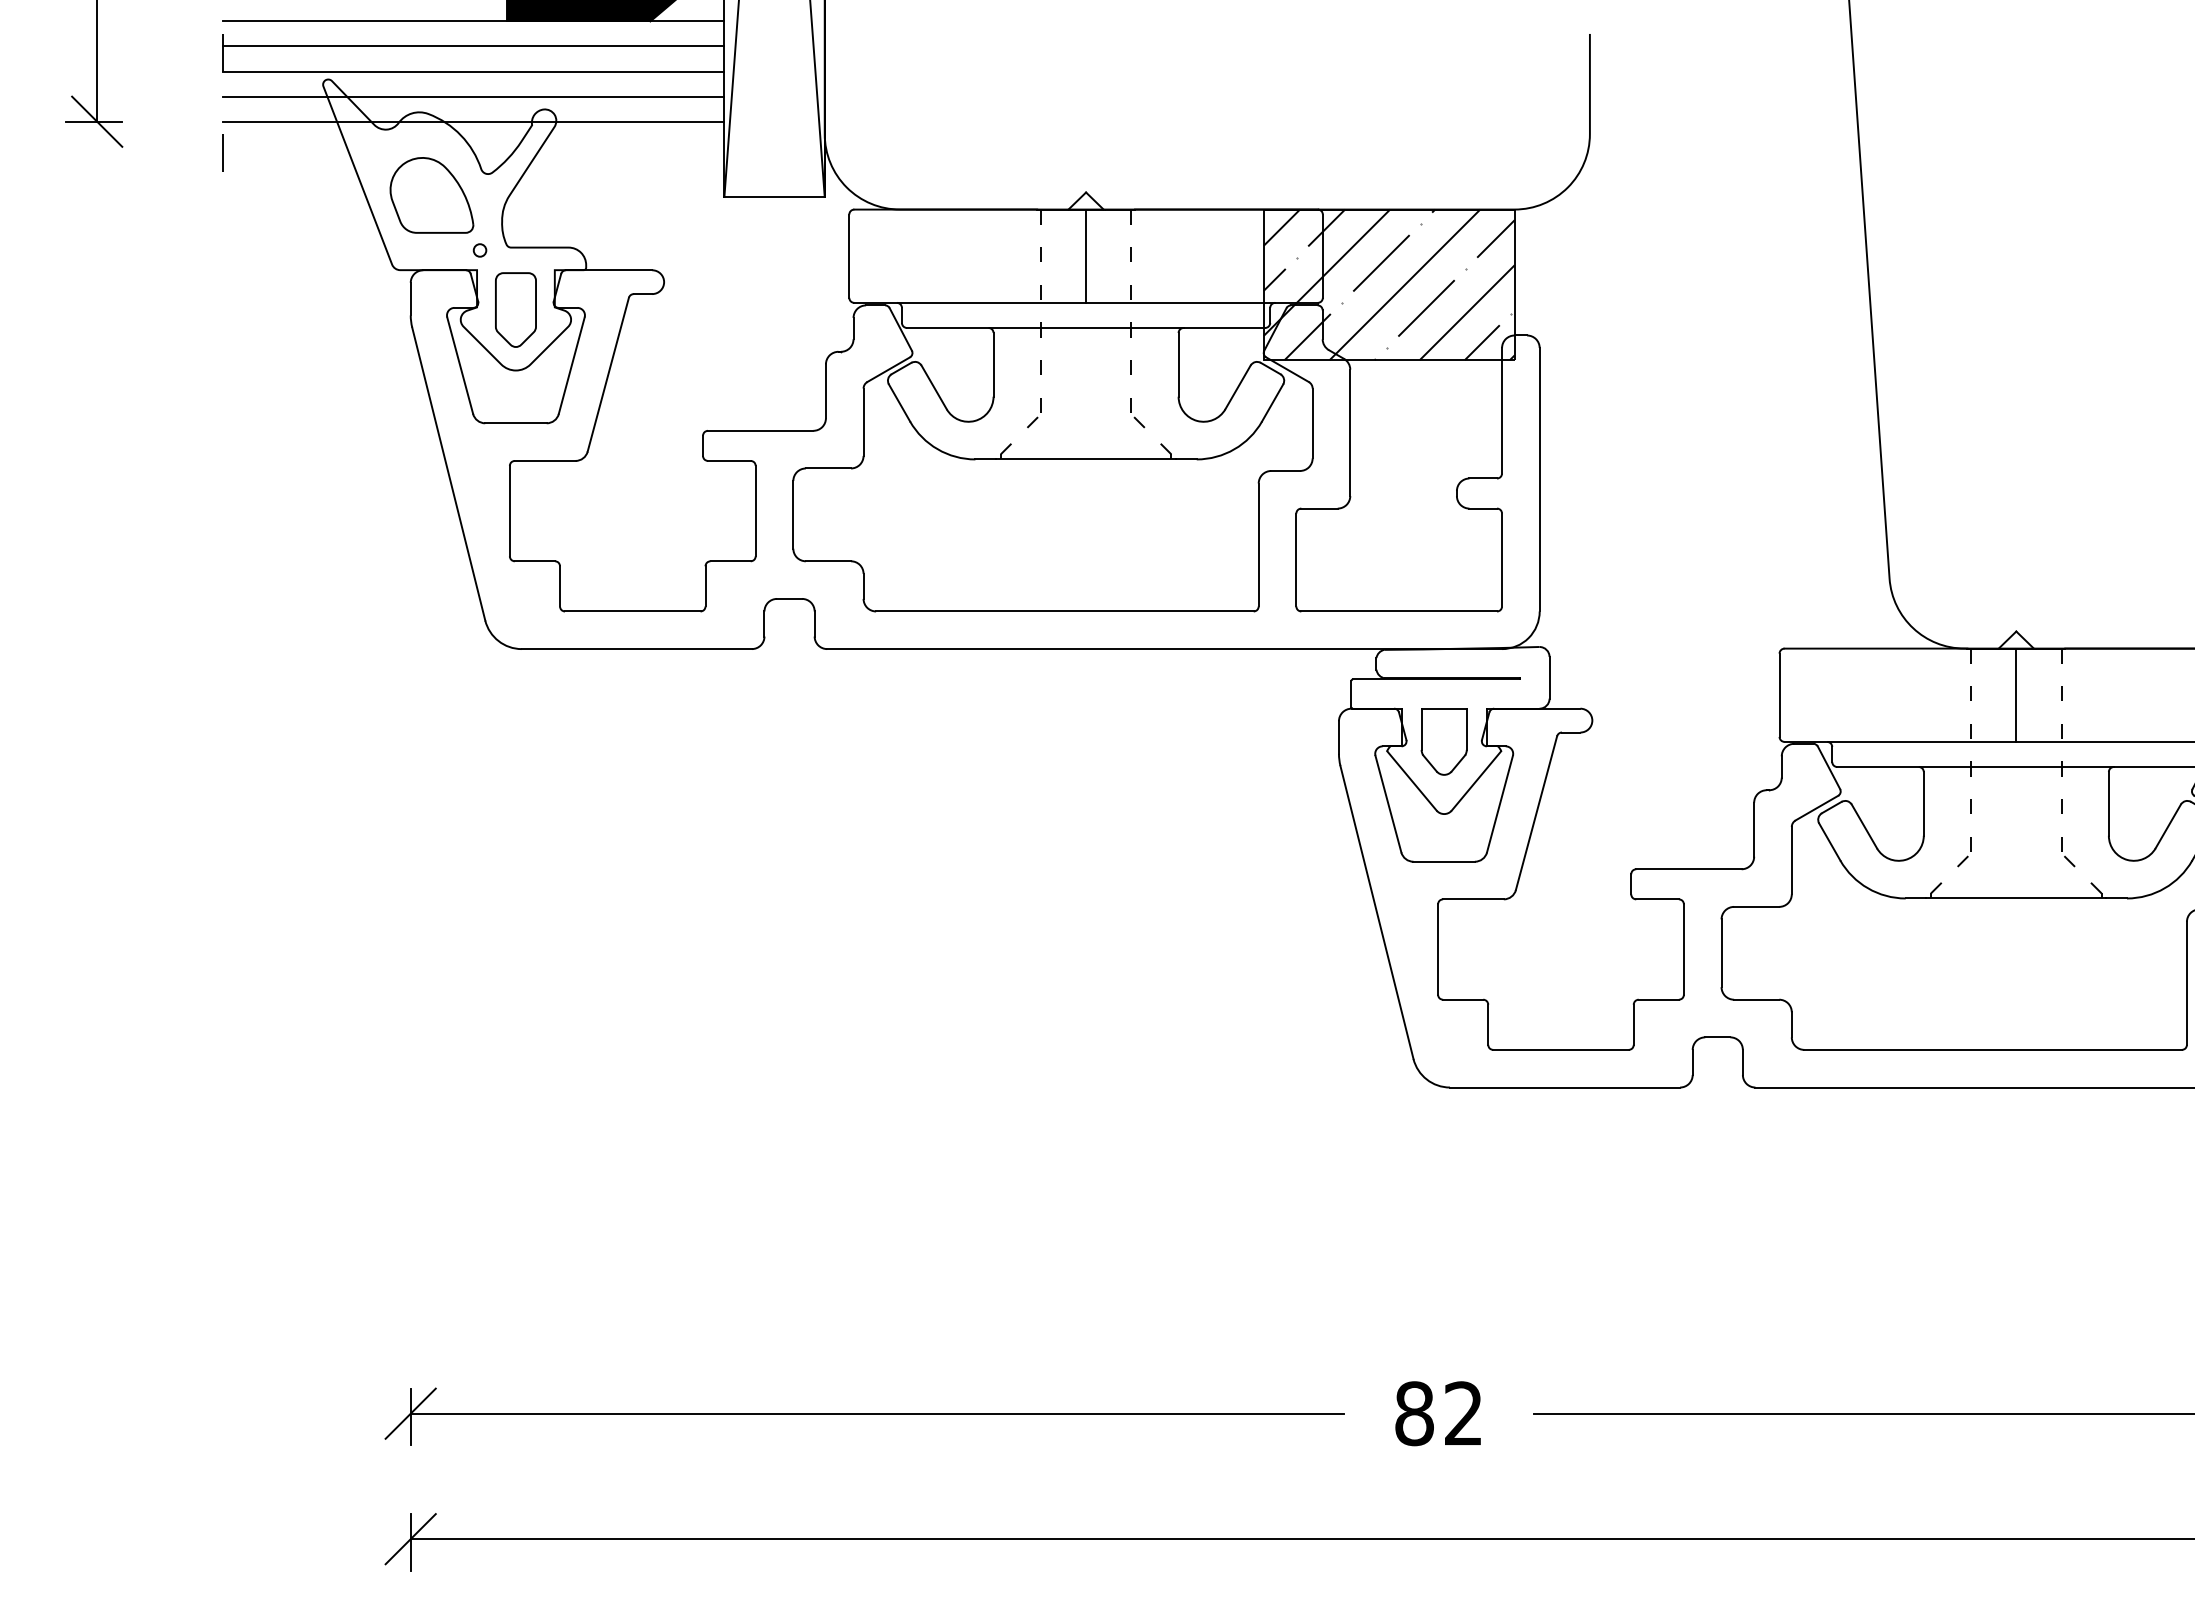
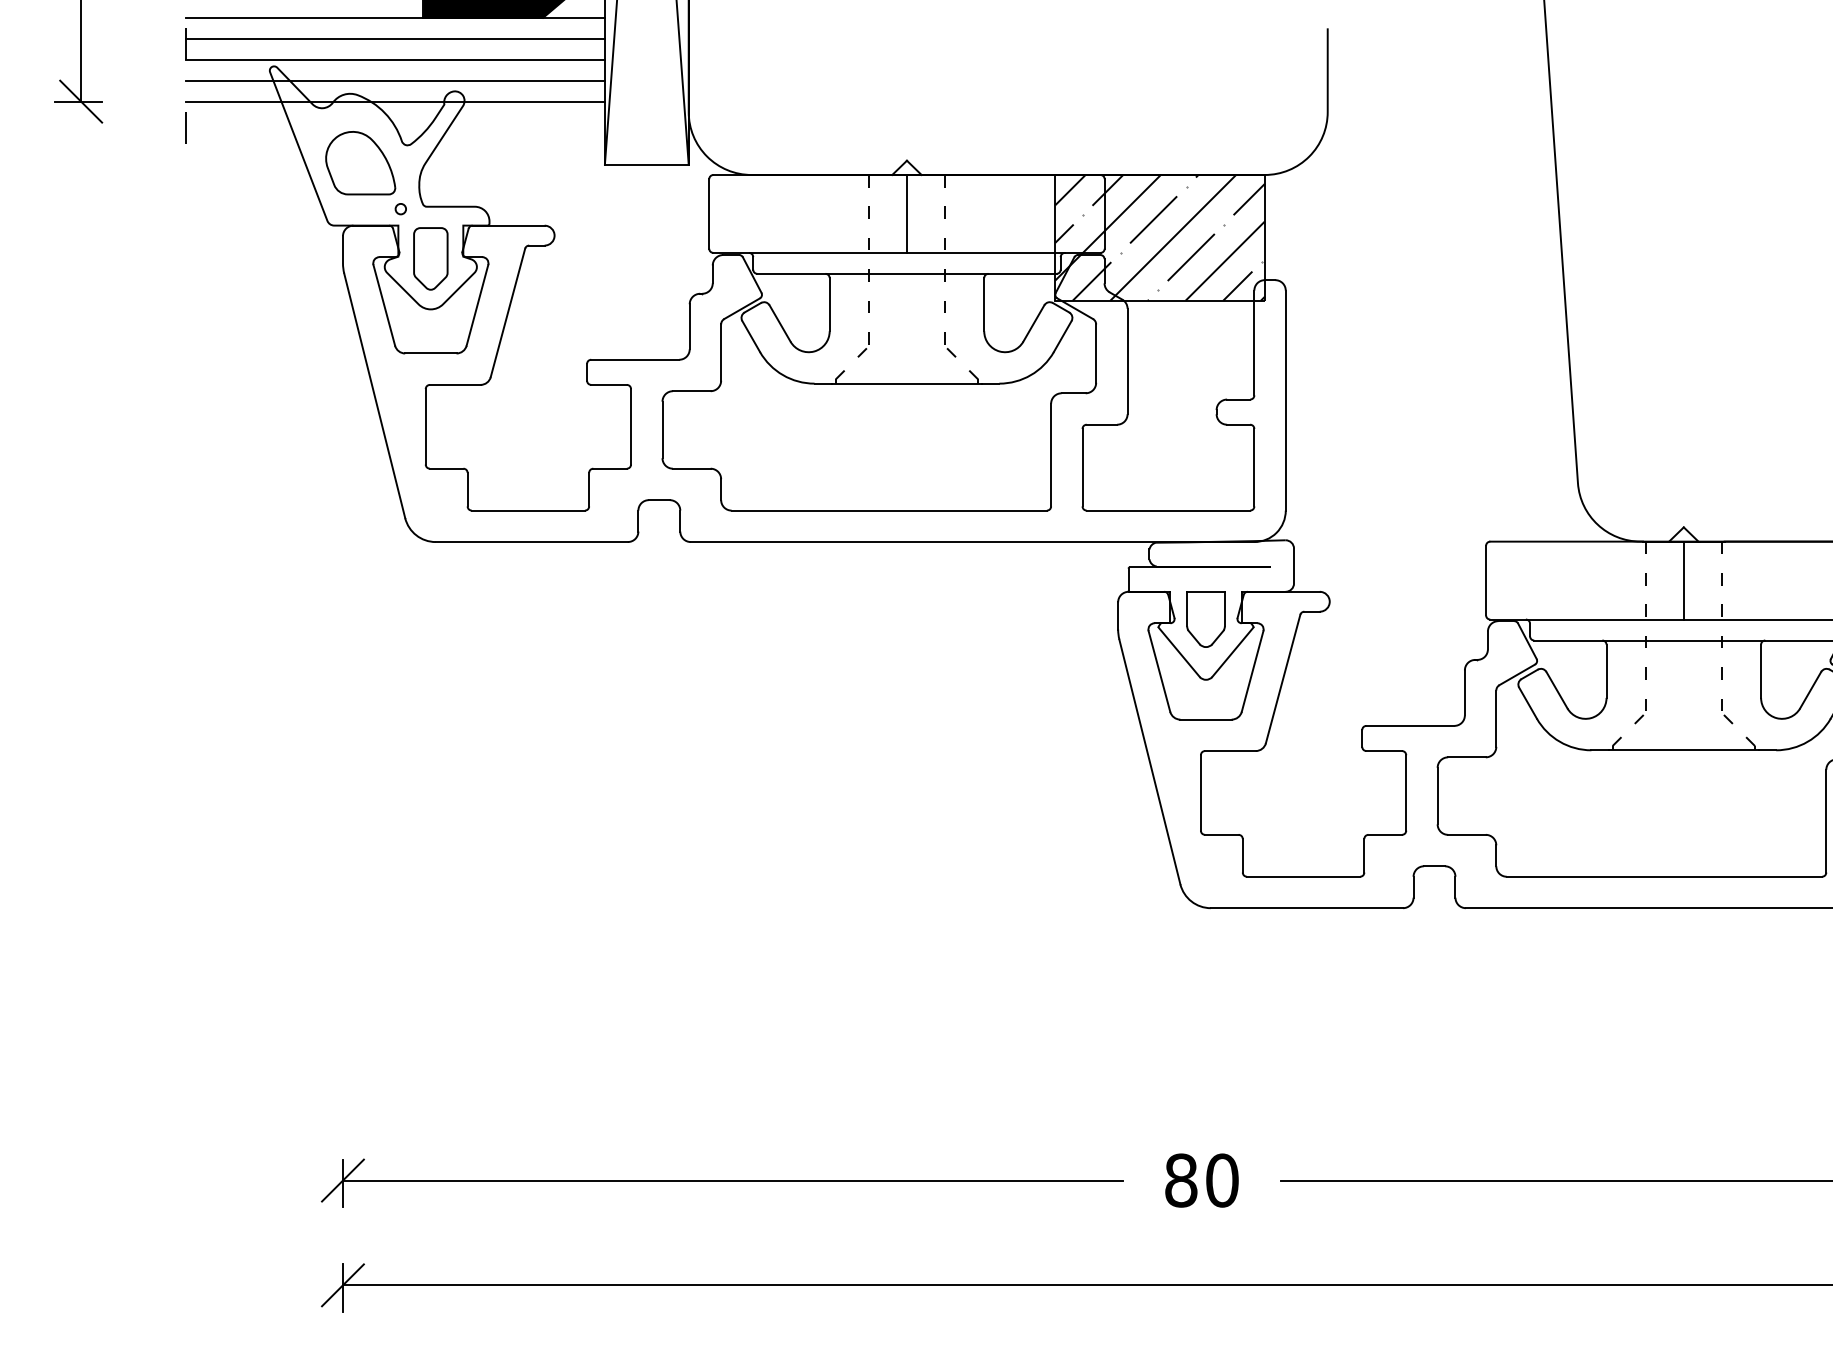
text: (1463, 1413) -> (1222, 1180), 82 -> 80

